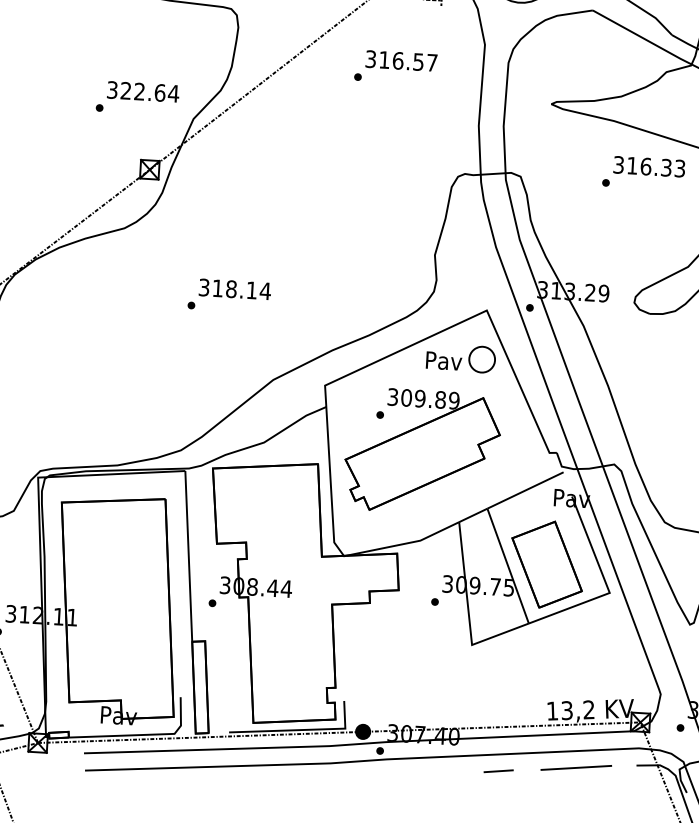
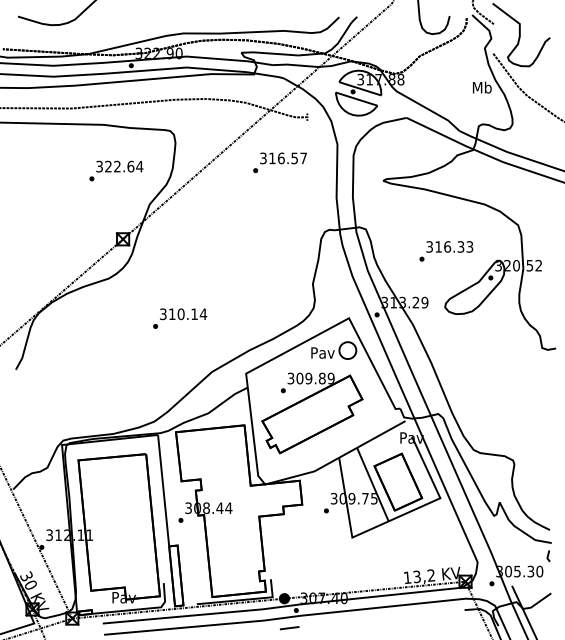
text: (137, 97) -> (116, 170), moved
text: (644, 173) -> (446, 251), moved
text: (230, 287) -> (180, 313), 318.14 -> 310.14
line: (576, 767) -> (425, 613), removed
line: (498, 771) -> (289, 628), moved

